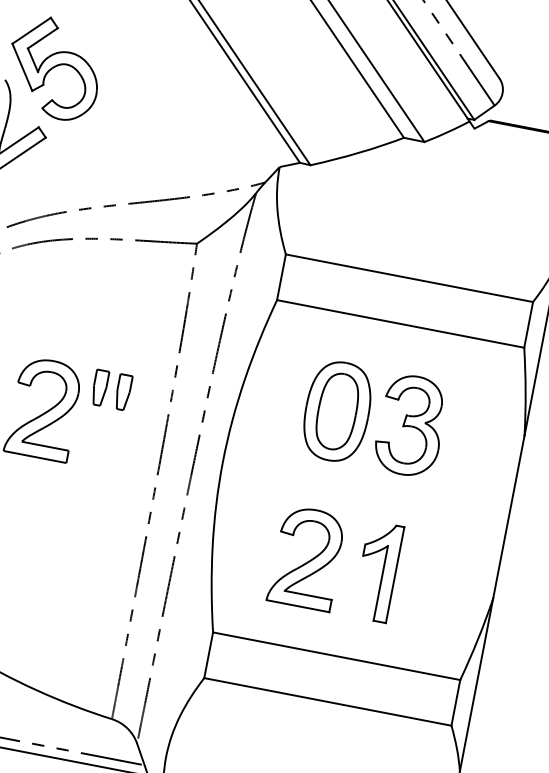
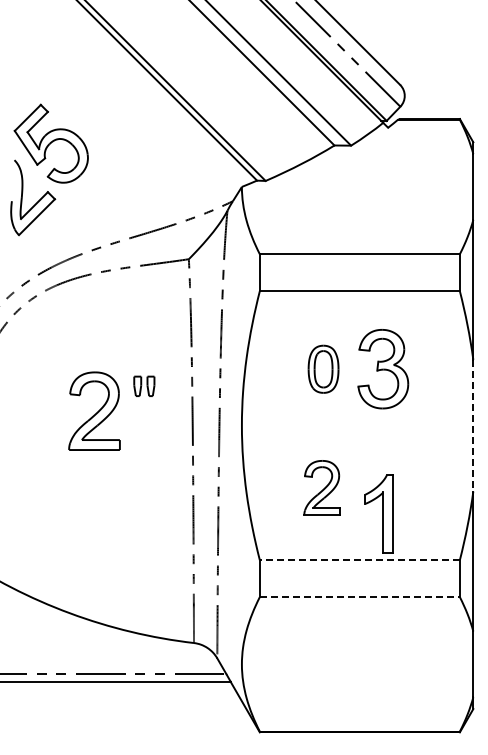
part: (111, 390) -> (144, 386), size x0.7
part: (337, 411) -> (323, 369), size x0.6
line: (509, 516) -> (473, 425), solid -> dashed
part: (306, 557) -> (321, 487), size x0.7
part: (376, 570) -> (378, 513), moved
line: (336, 656) -> (359, 560), solid -> dashed
line: (328, 702) -> (360, 597), solid -> dashed

